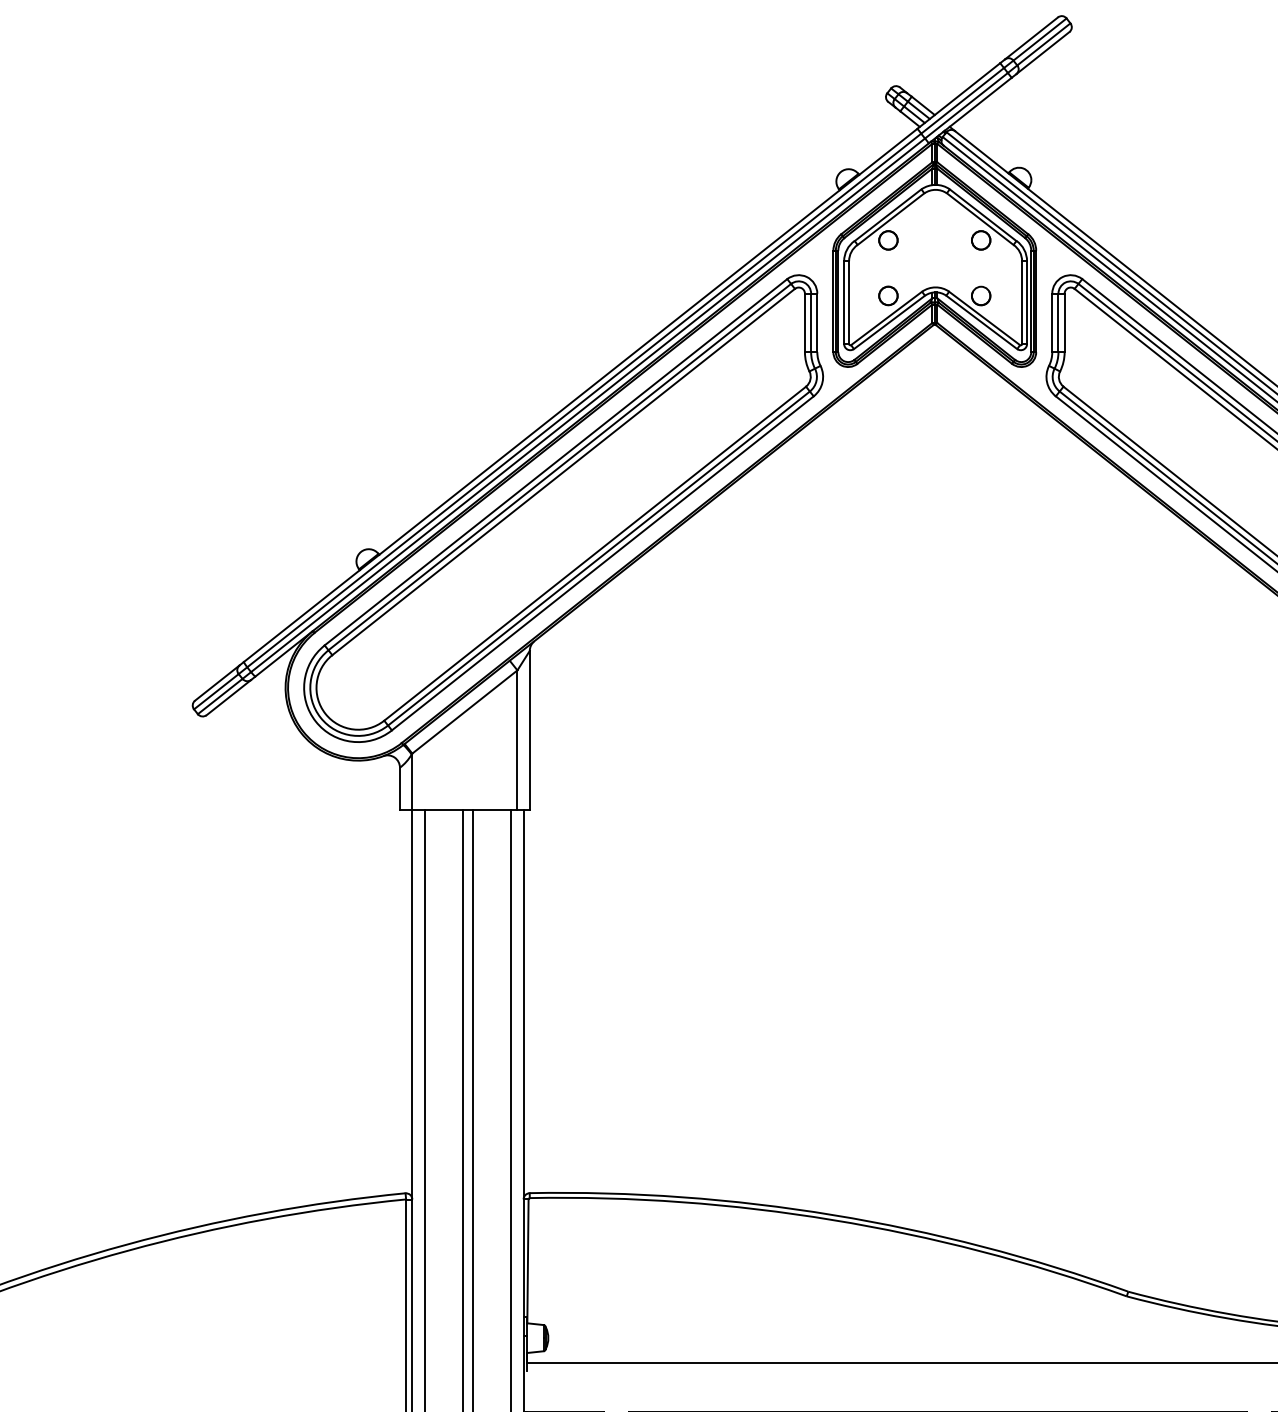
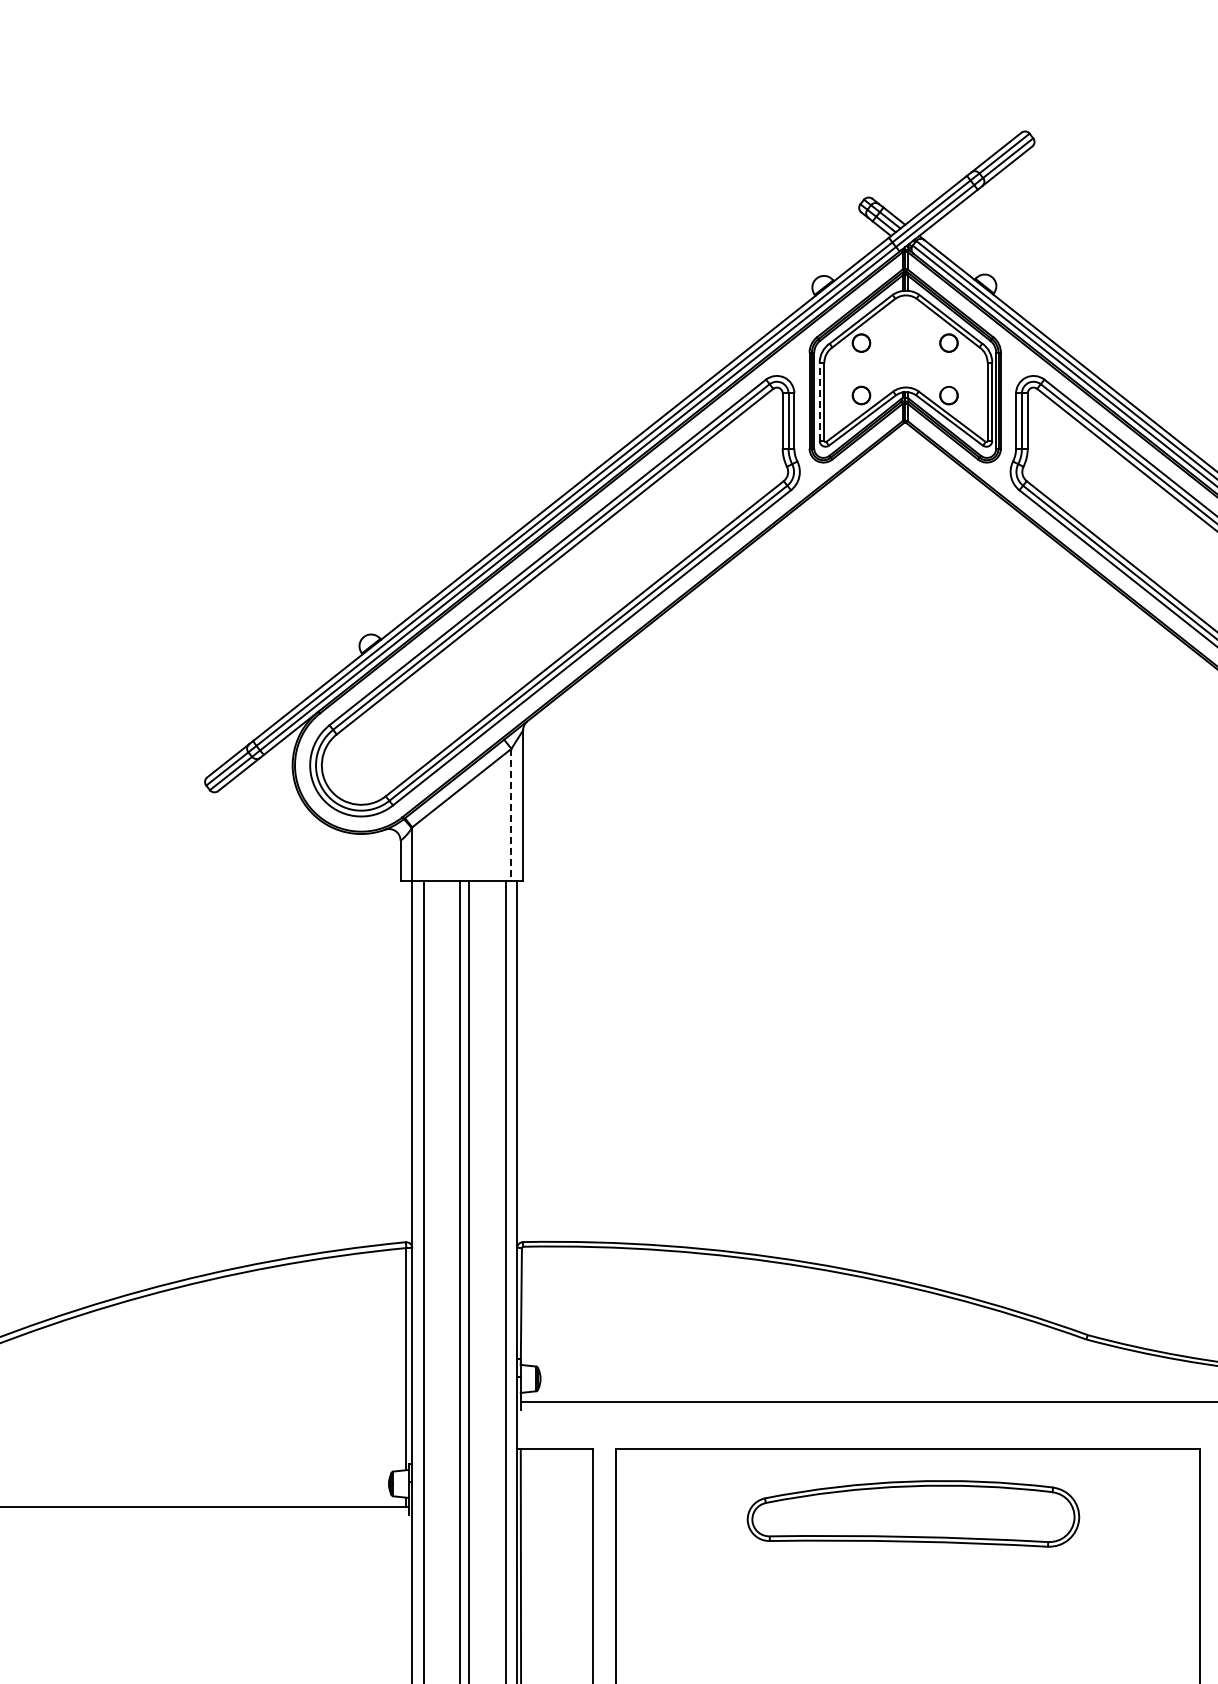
line: (843, 302) -> (819, 401), solid -> dashed
line: (517, 739) -> (511, 814), solid -> dashed

